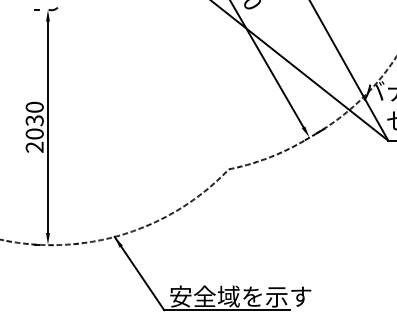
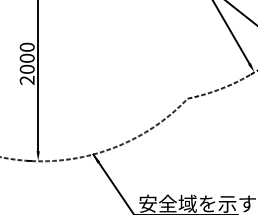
text: (34, 120) -> (27, 58), 2030 -> 2000

